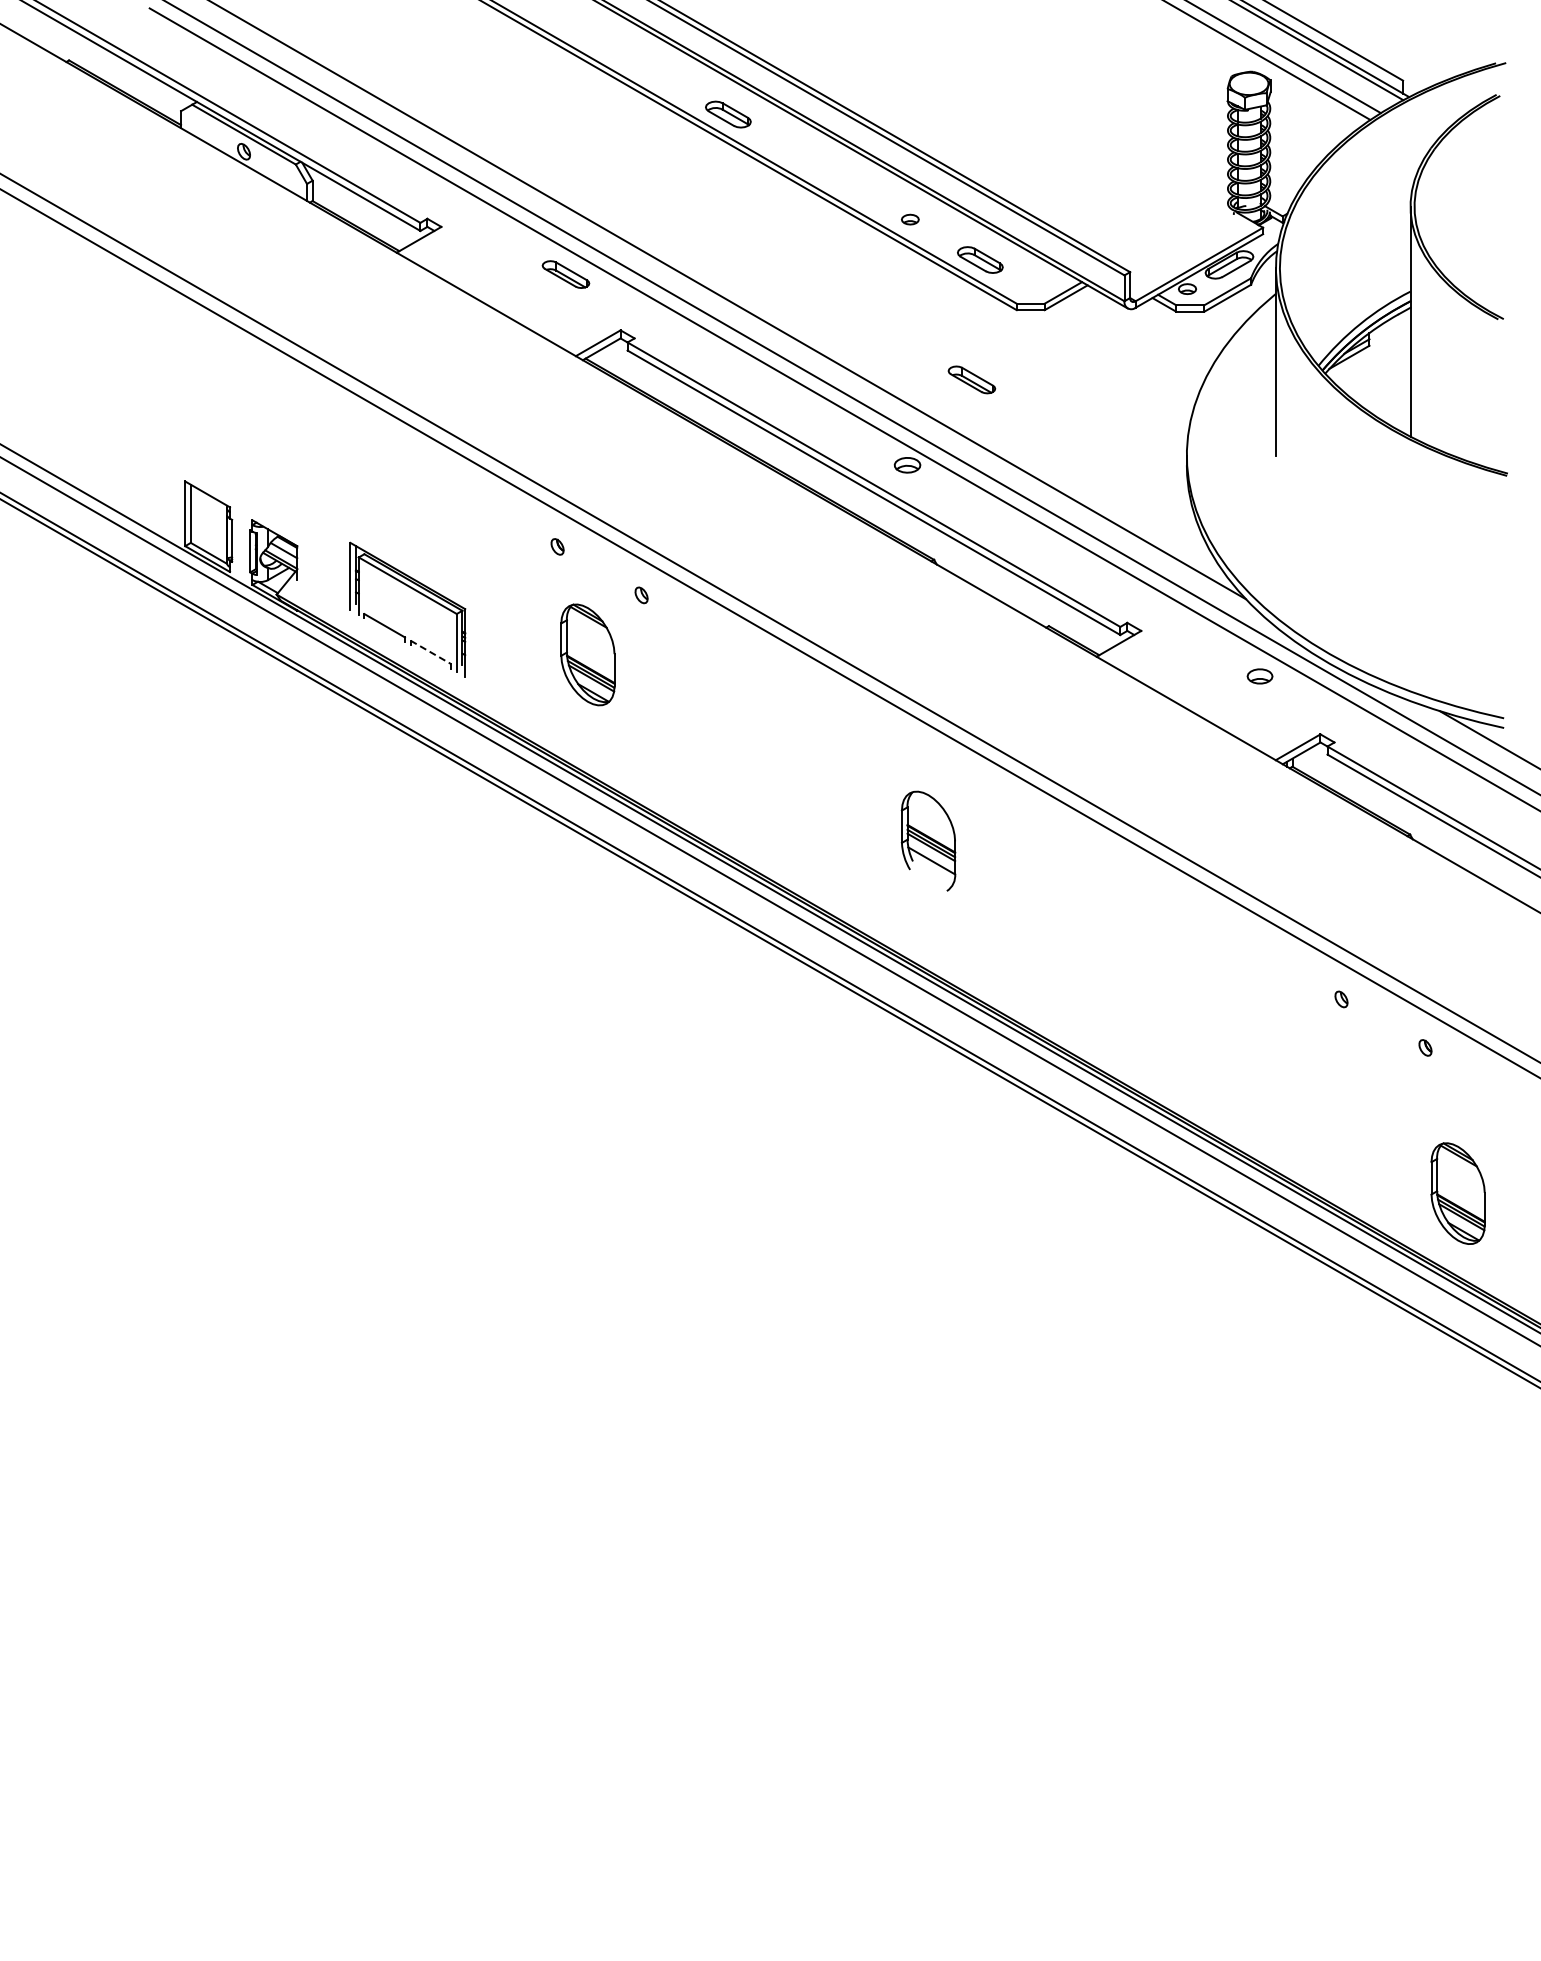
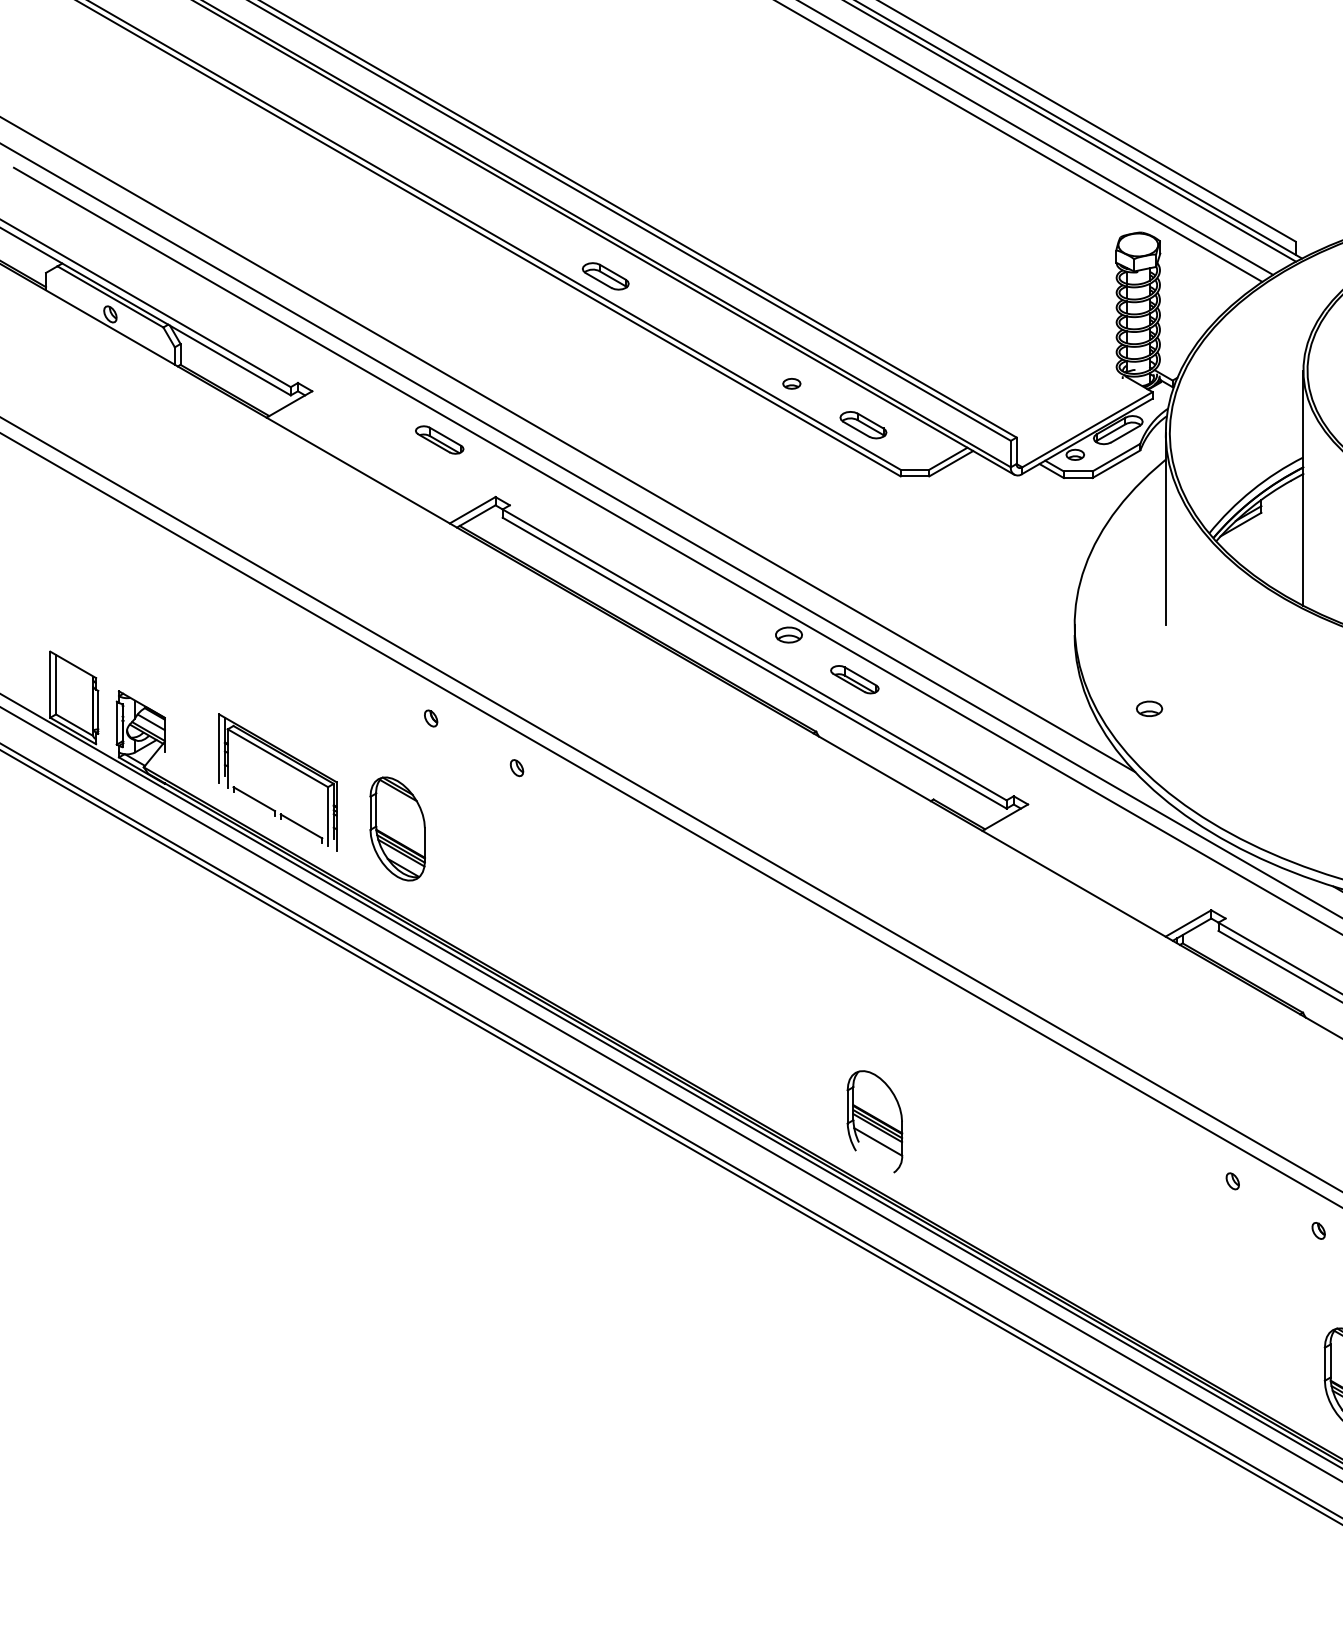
part: (971, 379) -> (854, 679), moved
line: (431, 652) -> (302, 826), dashed -> solid
part: (587, 654) -> (397, 828), moved
part: (1259, 676) -> (1148, 708), moved
part: (928, 840) -> (874, 1121), moved

